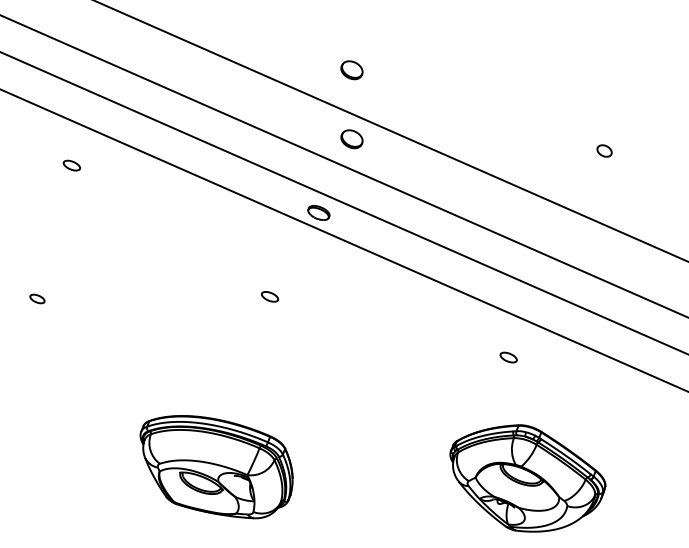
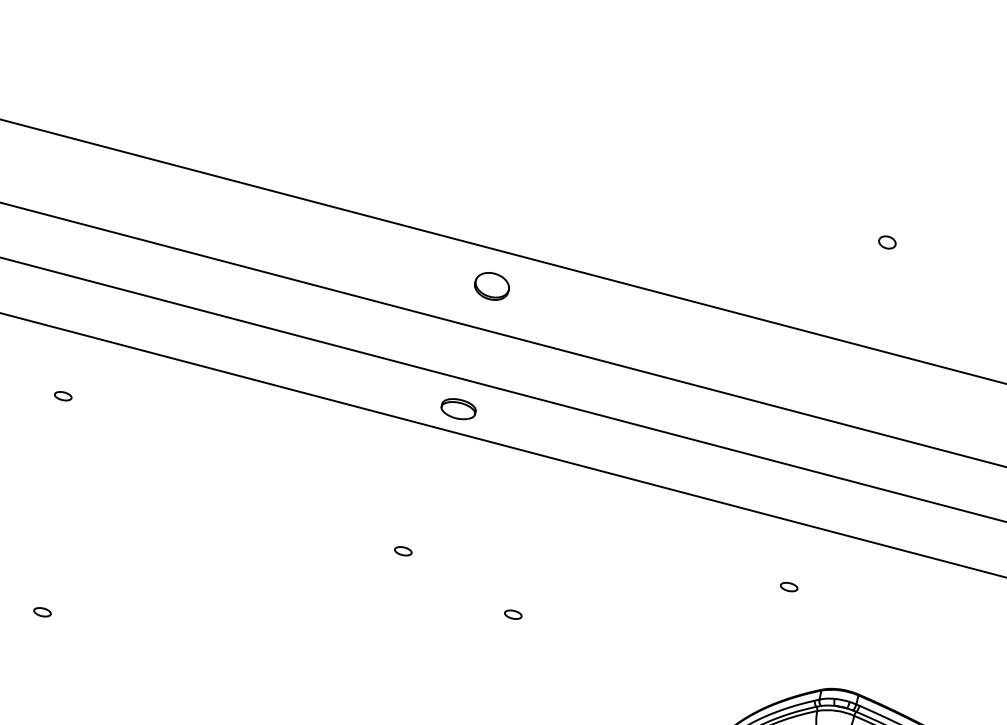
part: (351, 70) -> (474, 179), removed
part: (604, 150) -> (887, 241), size x0.71
part: (71, 165) -> (62, 396), size x0.62
part: (269, 296) -> (402, 551), size x0.62
part: (37, 299) -> (42, 612), size x0.71
part: (332, 347) -> (512, 614), added
part: (508, 357) -> (788, 587), size x0.62

